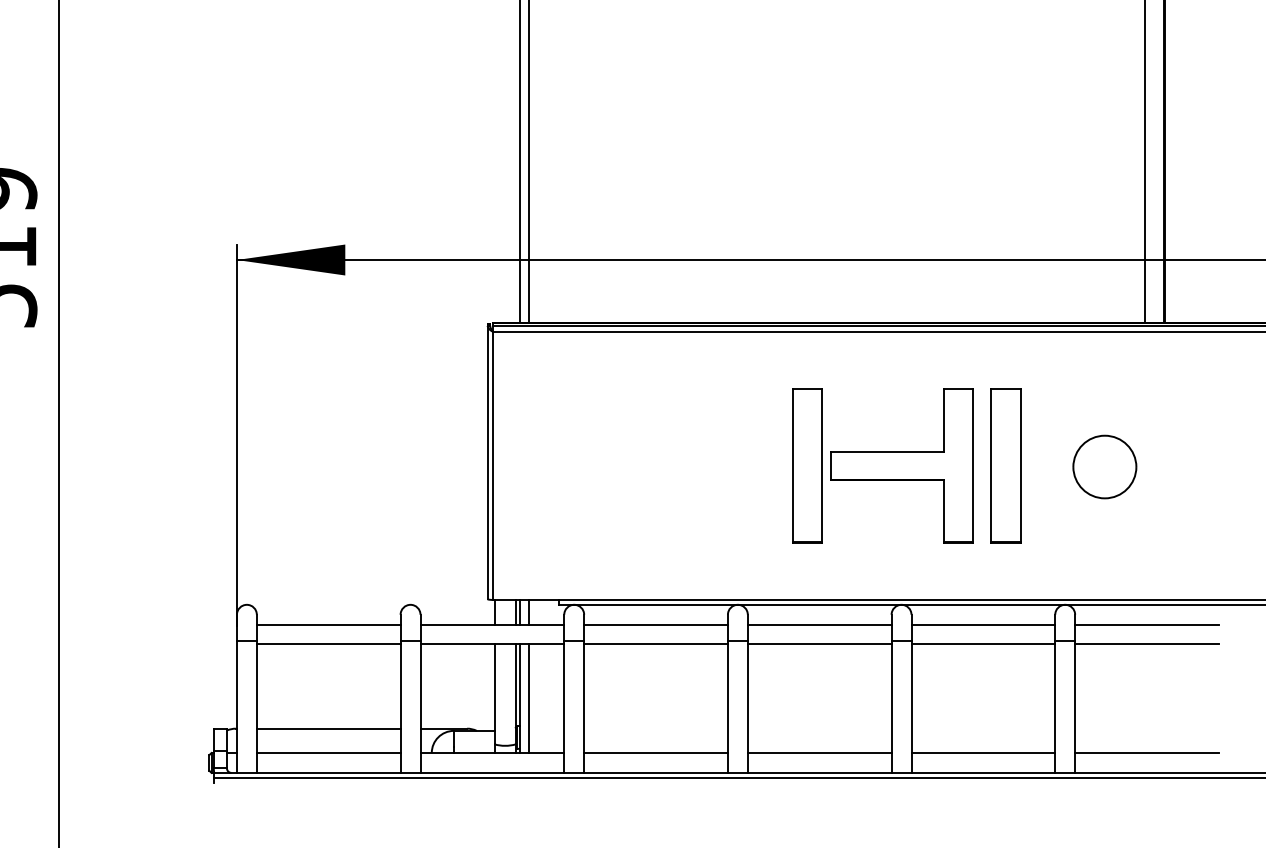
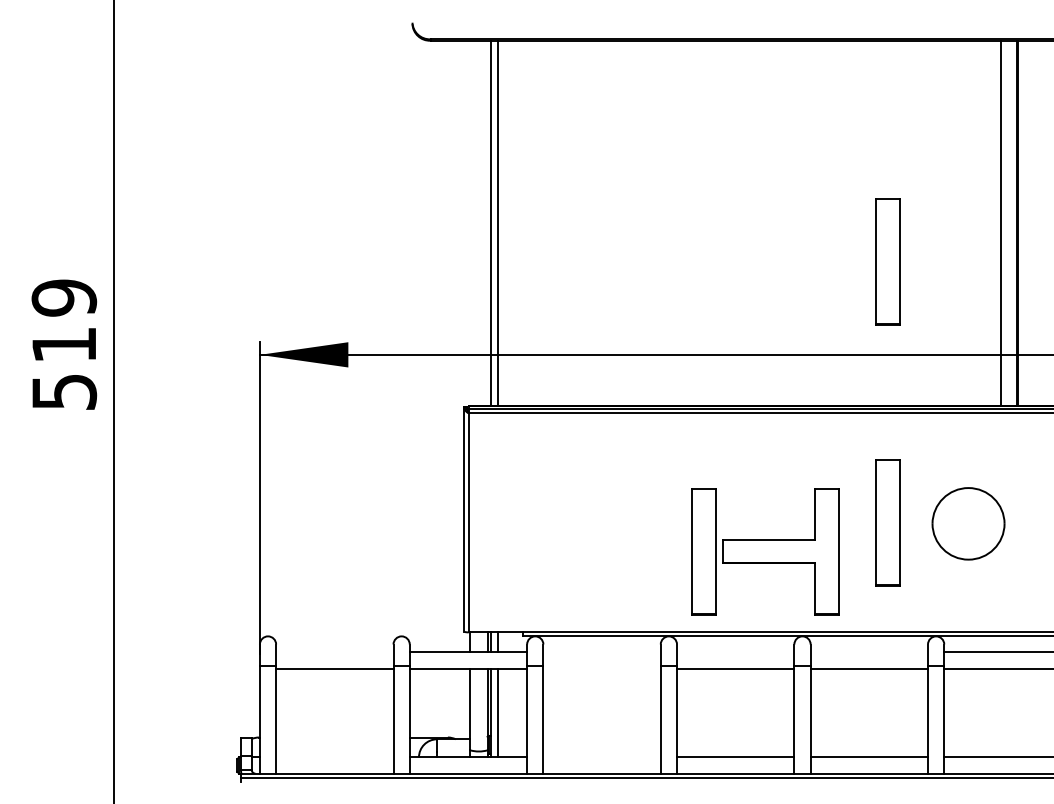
part: (1005, 145) -> (887, 261), added
part: (883, 465) -> (765, 551), moved
part: (1104, 466) -> (968, 523), size x1.4
line: (328, 624) -> (334, 652), removed
line: (655, 624) -> (601, 652), removed
line: (819, 624) -> (735, 652), removed
line: (983, 624) -> (869, 652), removed
line: (655, 644) -> (601, 668), removed
line: (328, 728) -> (334, 737), removed
line: (328, 753) -> (334, 757), removed
line: (655, 753) -> (601, 757), removed

